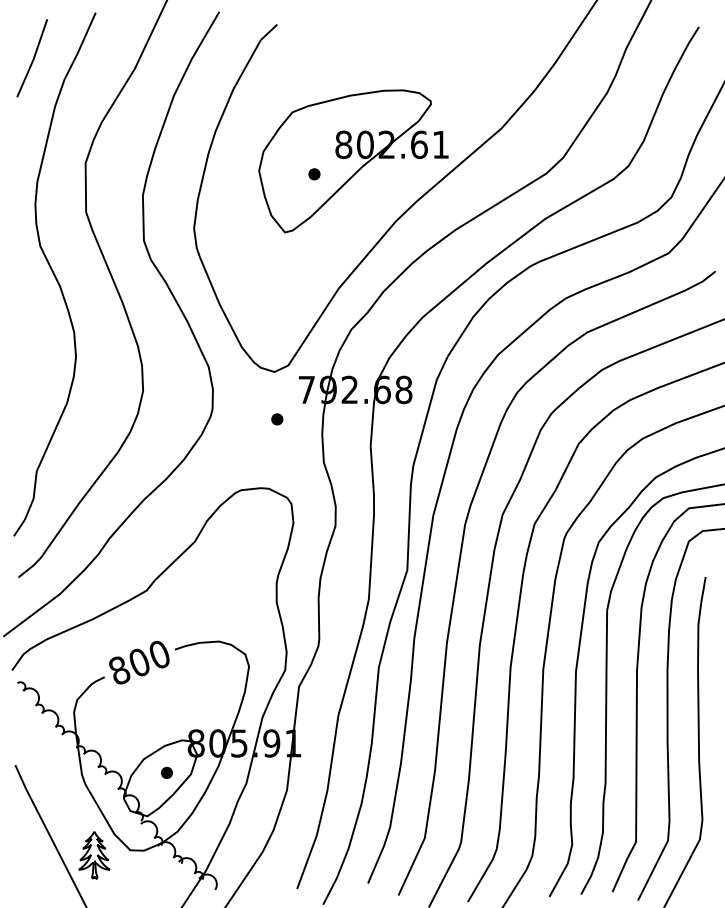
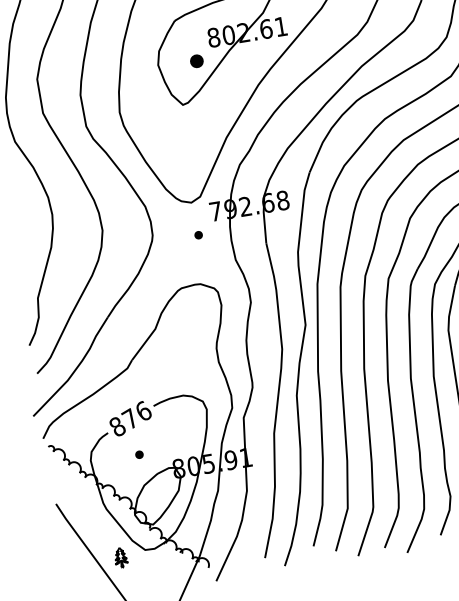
part: (314, 174) -> (196, 61), size x1.6
text: (148, 657) -> (136, 414), 800 -> 876
part: (166, 772) -> (139, 454), moved
part: (94, 855) -> (120, 557), size x0.6

